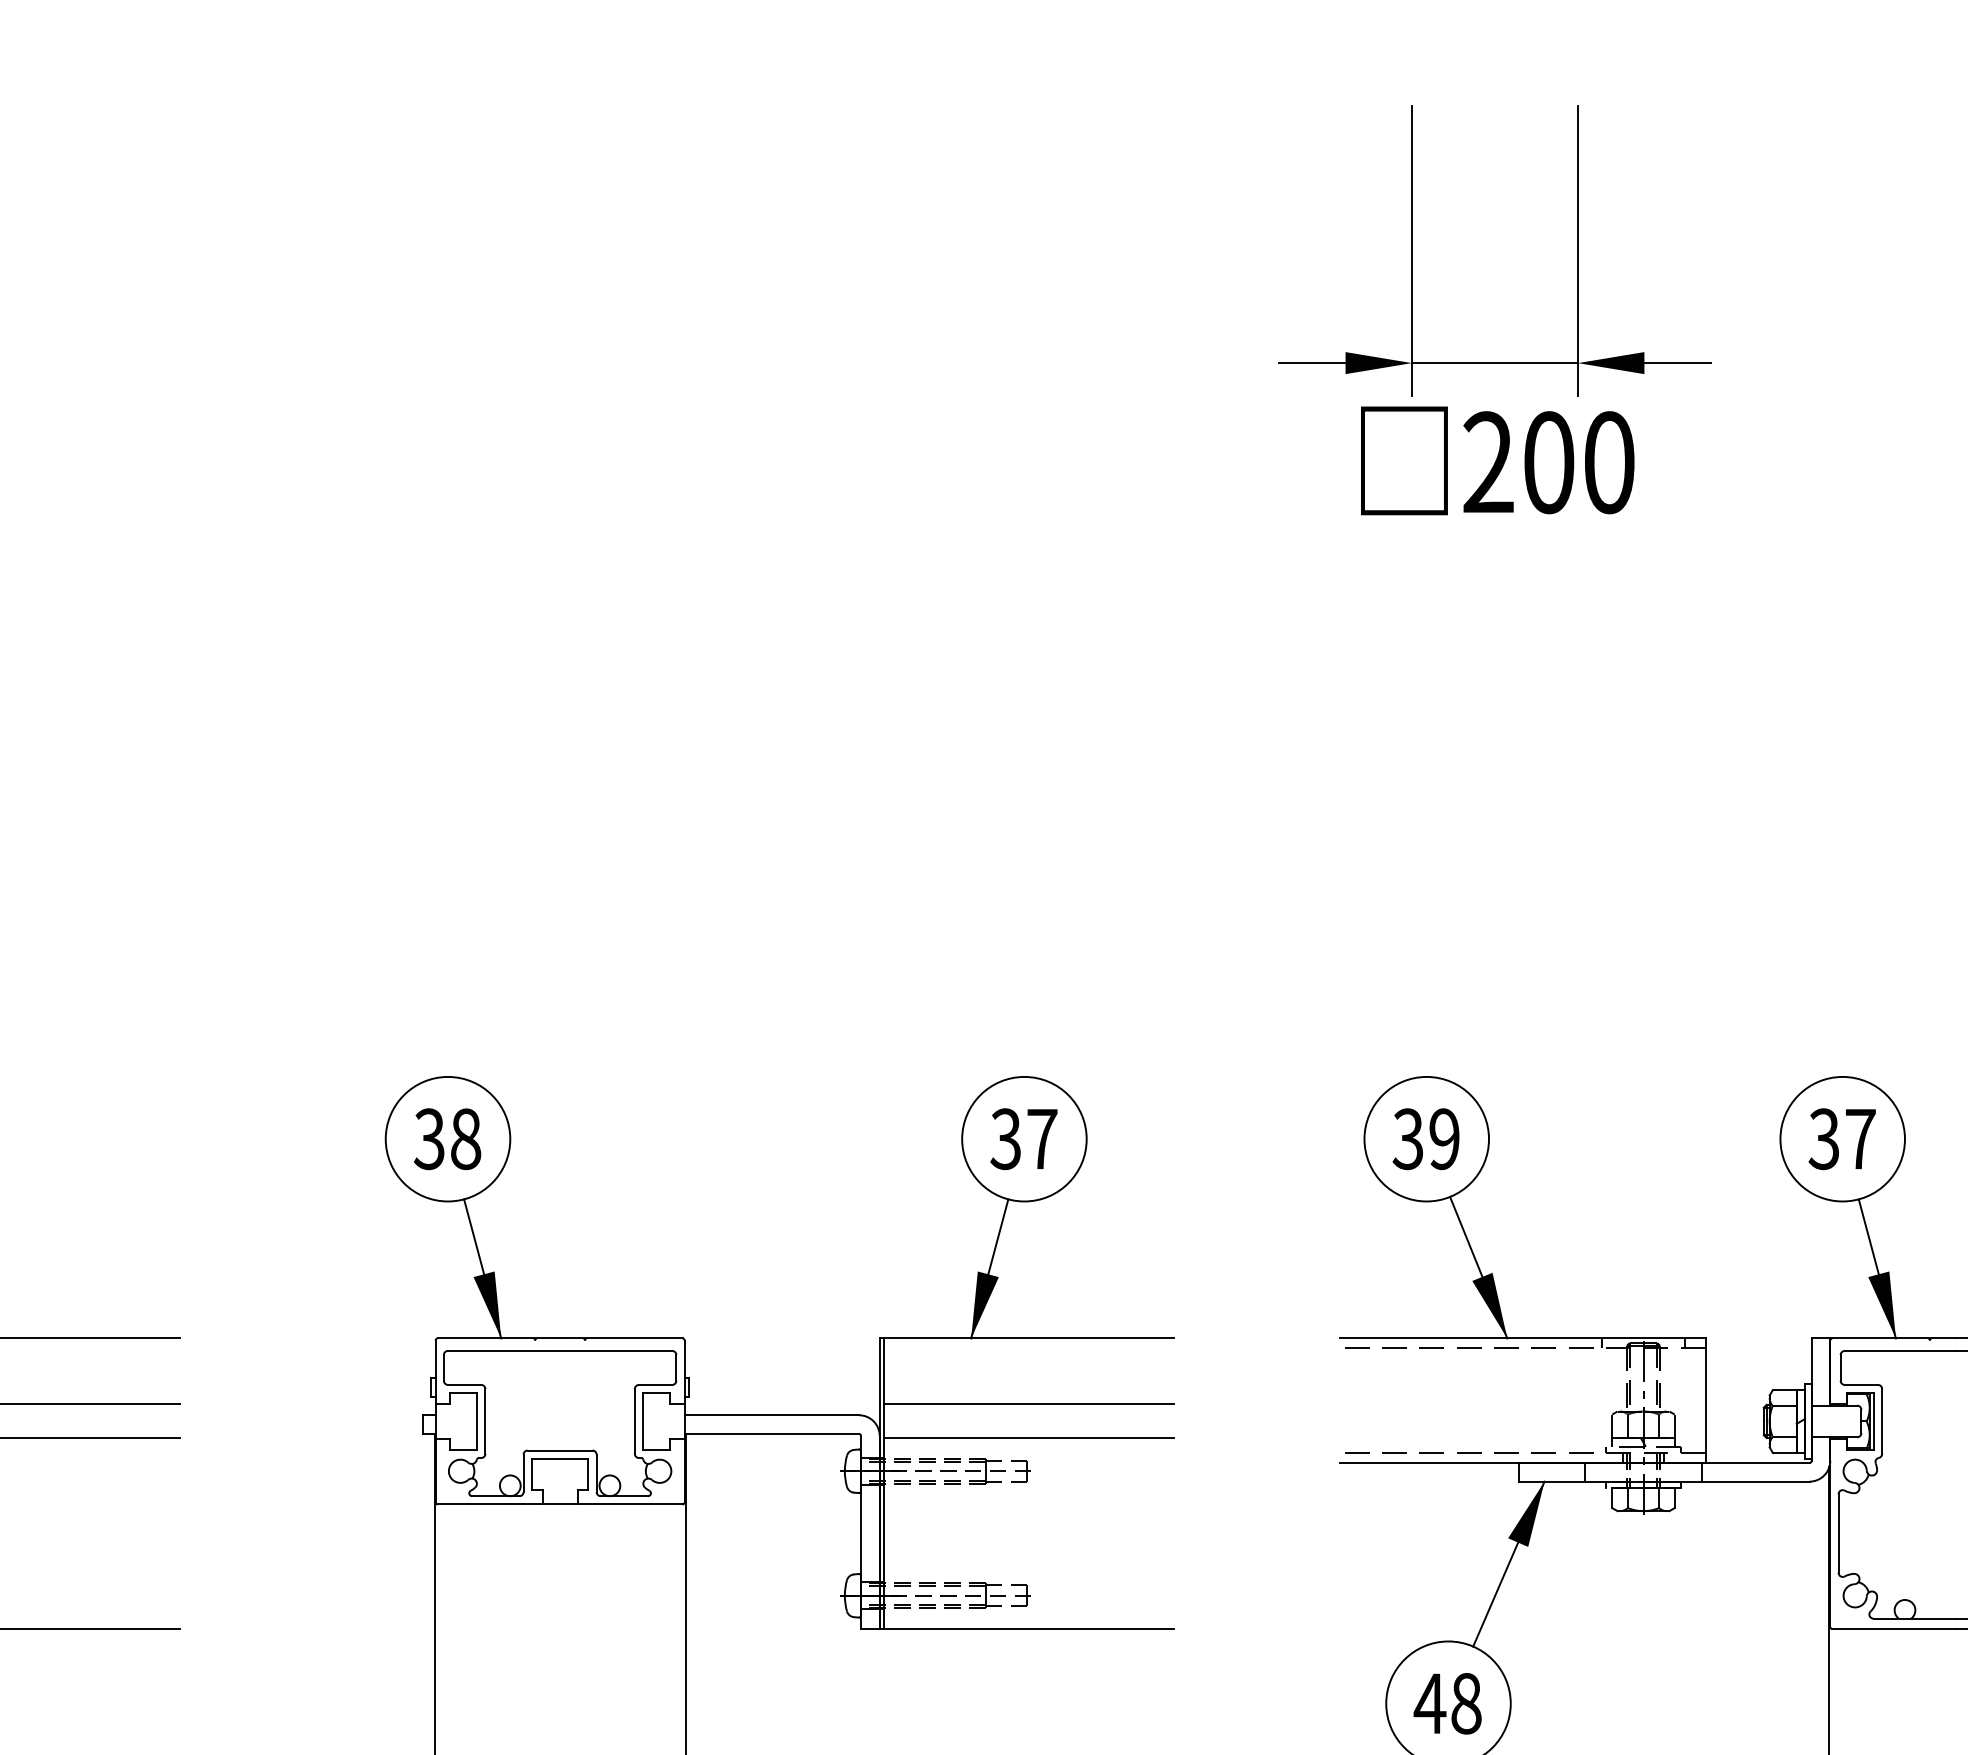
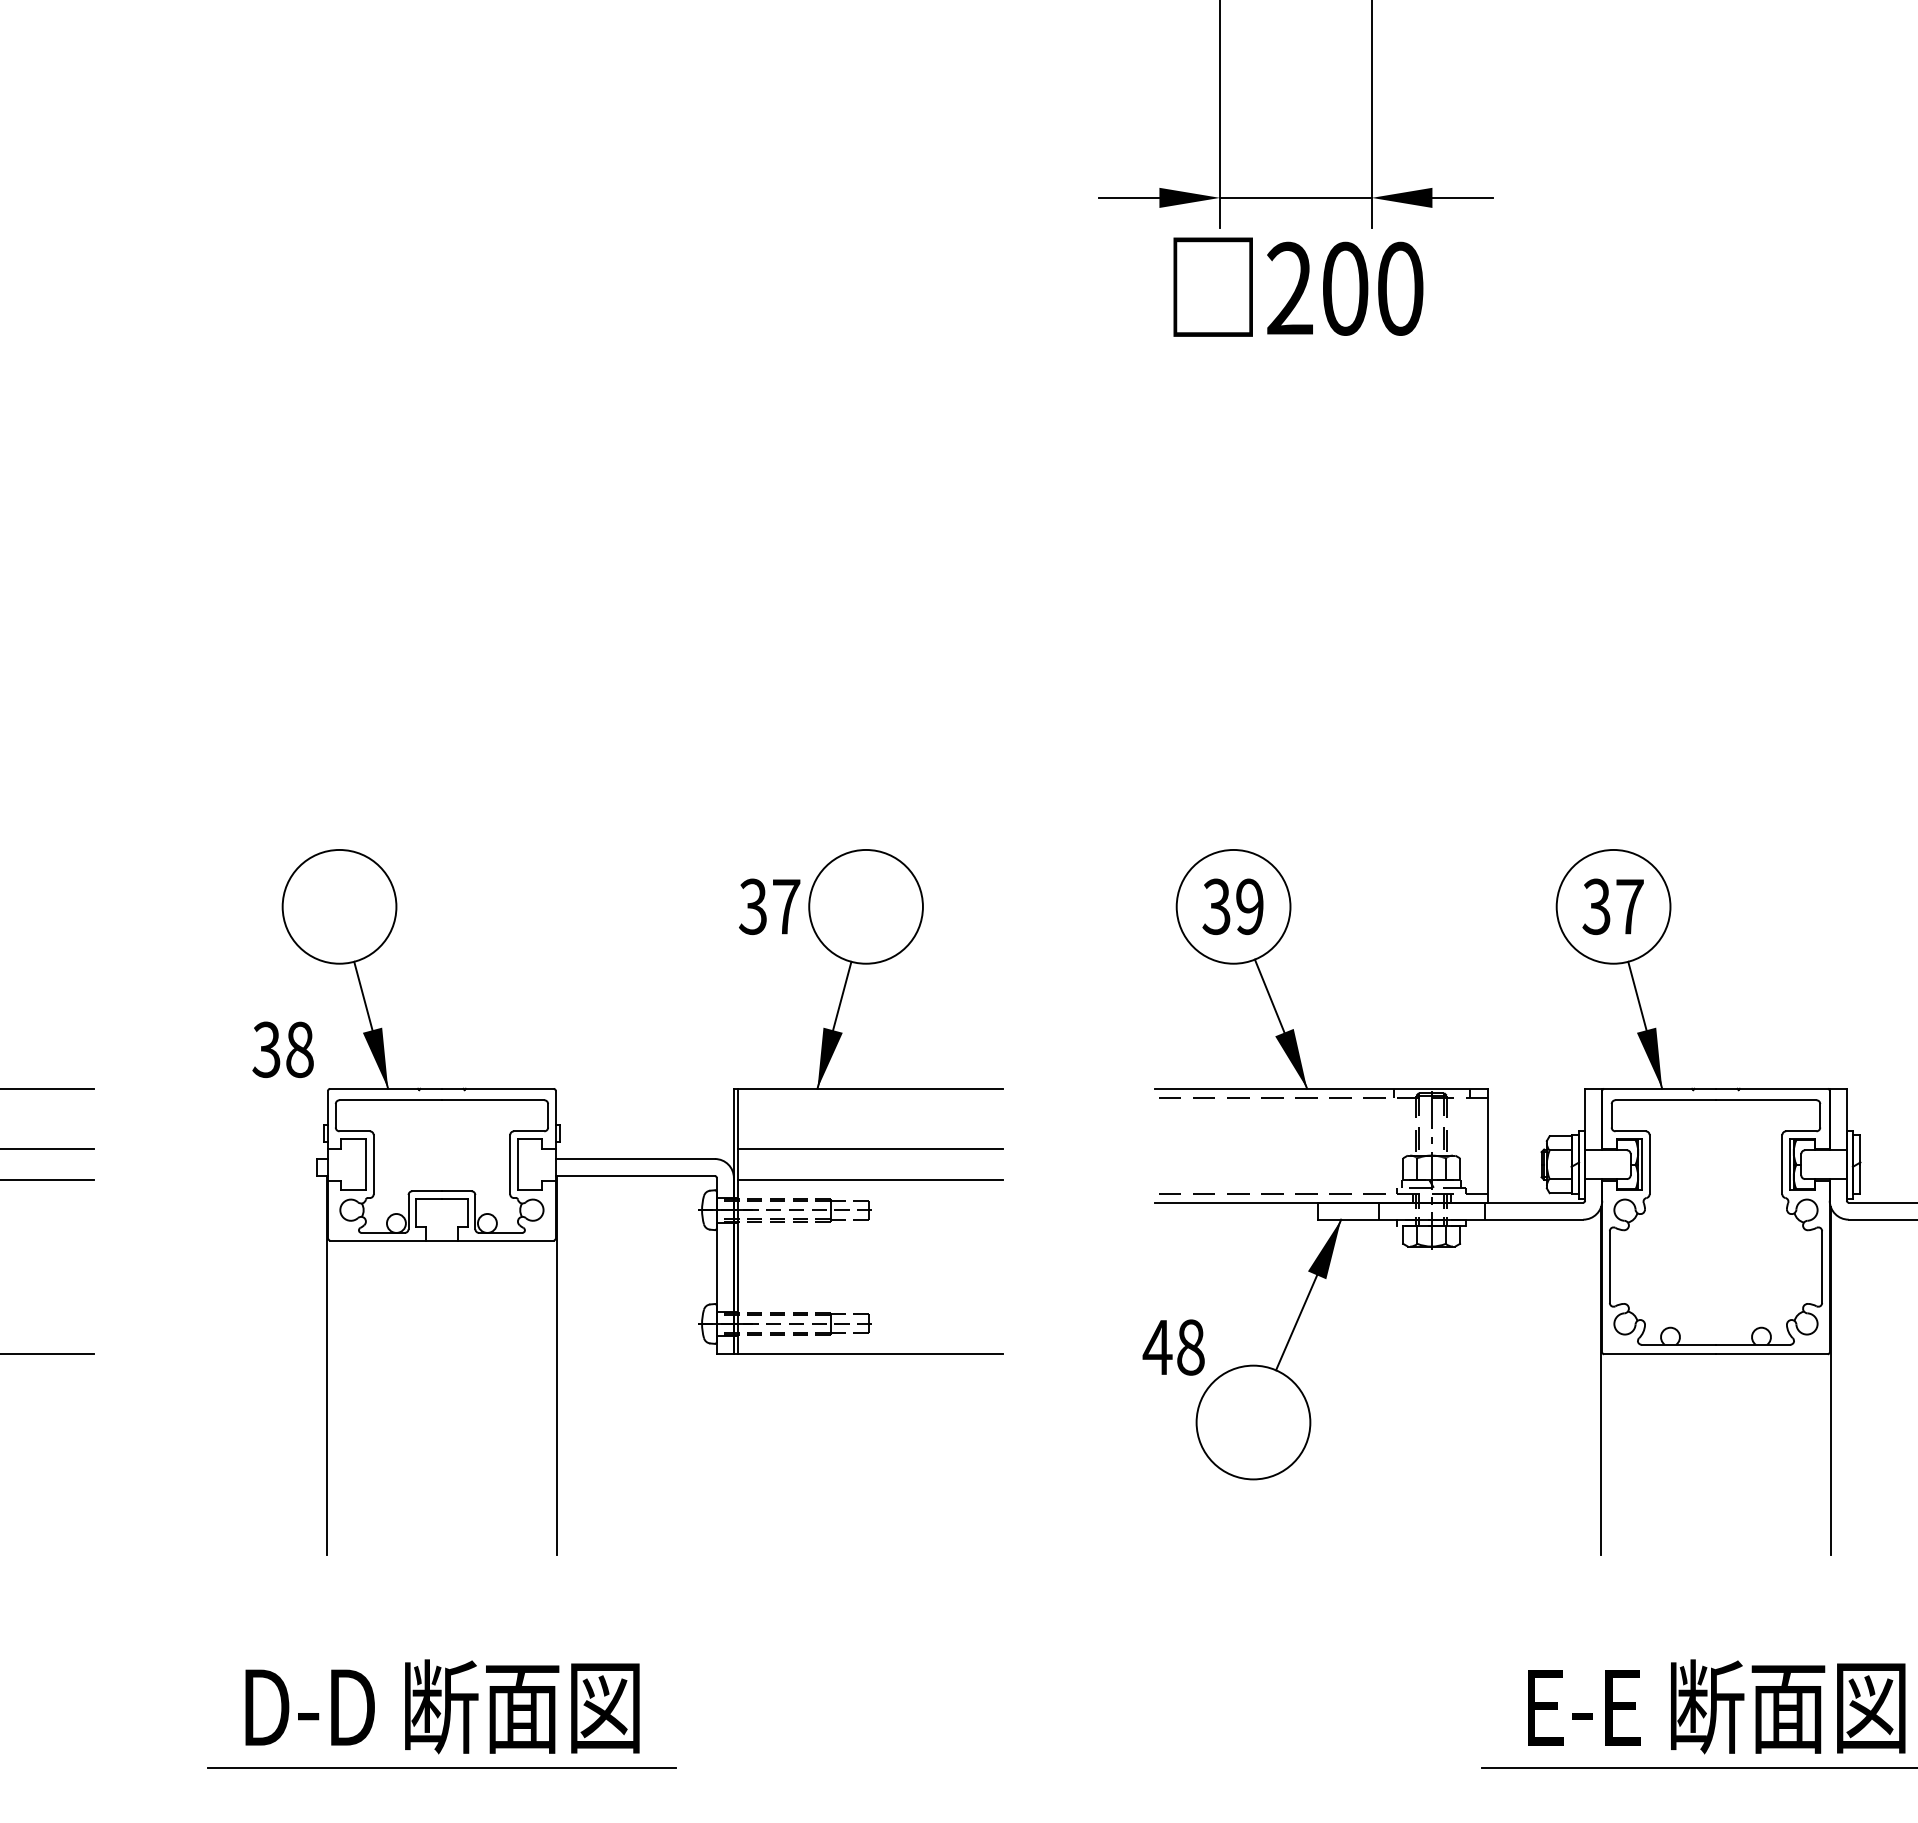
text: (446, 1138) -> (282, 1049), moved
text: (1023, 1138) -> (769, 906), moved
text: (1447, 1703) -> (1173, 1347), moved

